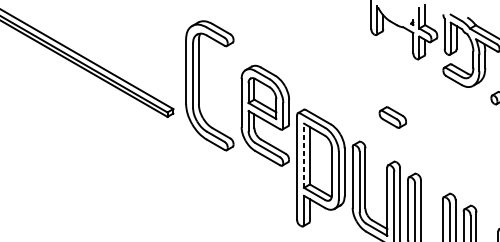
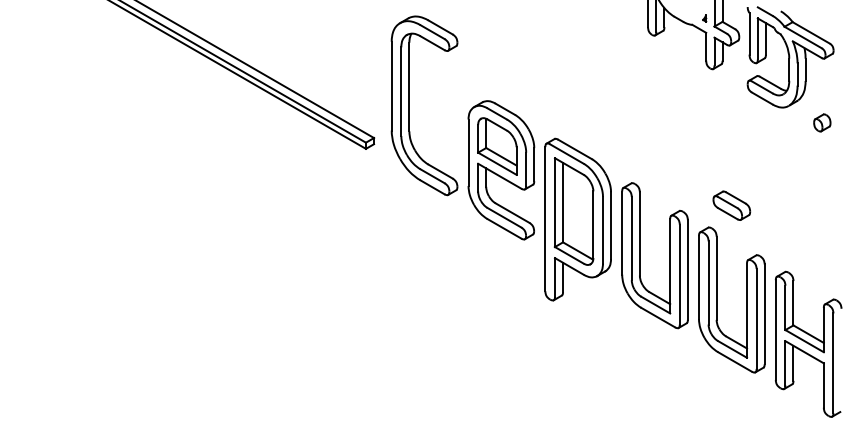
part: (265, 115) -> (501, 170), moved
part: (392, 117) -> (731, 205), moved
line: (303, 155) -> (554, 202), dashed -> solid

